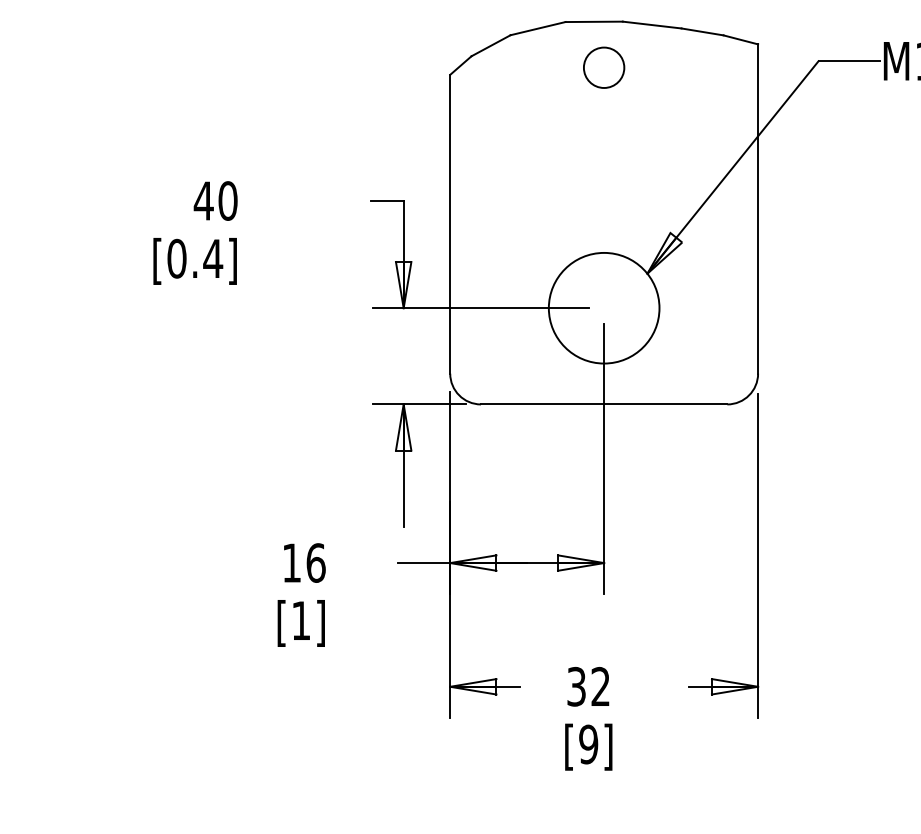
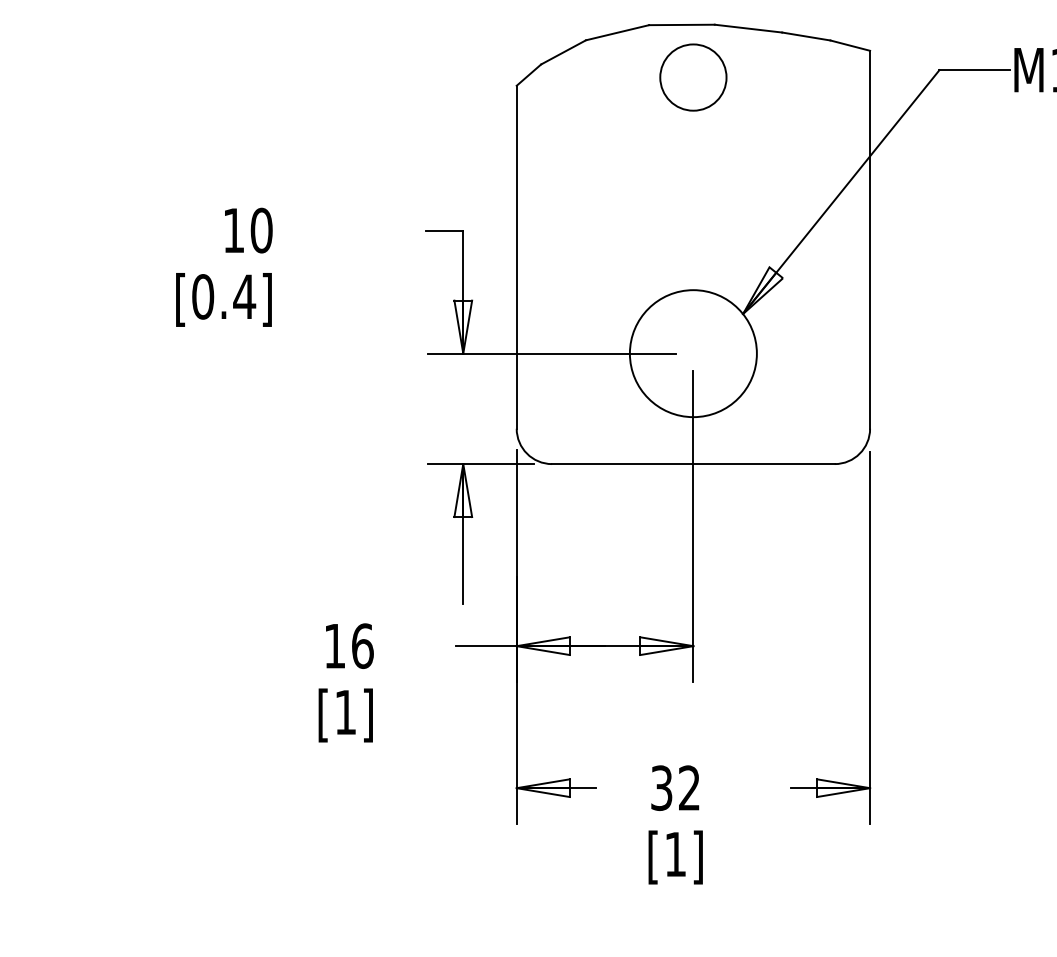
circle: (603, 67) -> (692, 77), size x1.43
text: (203, 200) -> (233, 230), 40 -> 10
text: (588, 744) -> (675, 854), [9] -> [1]

